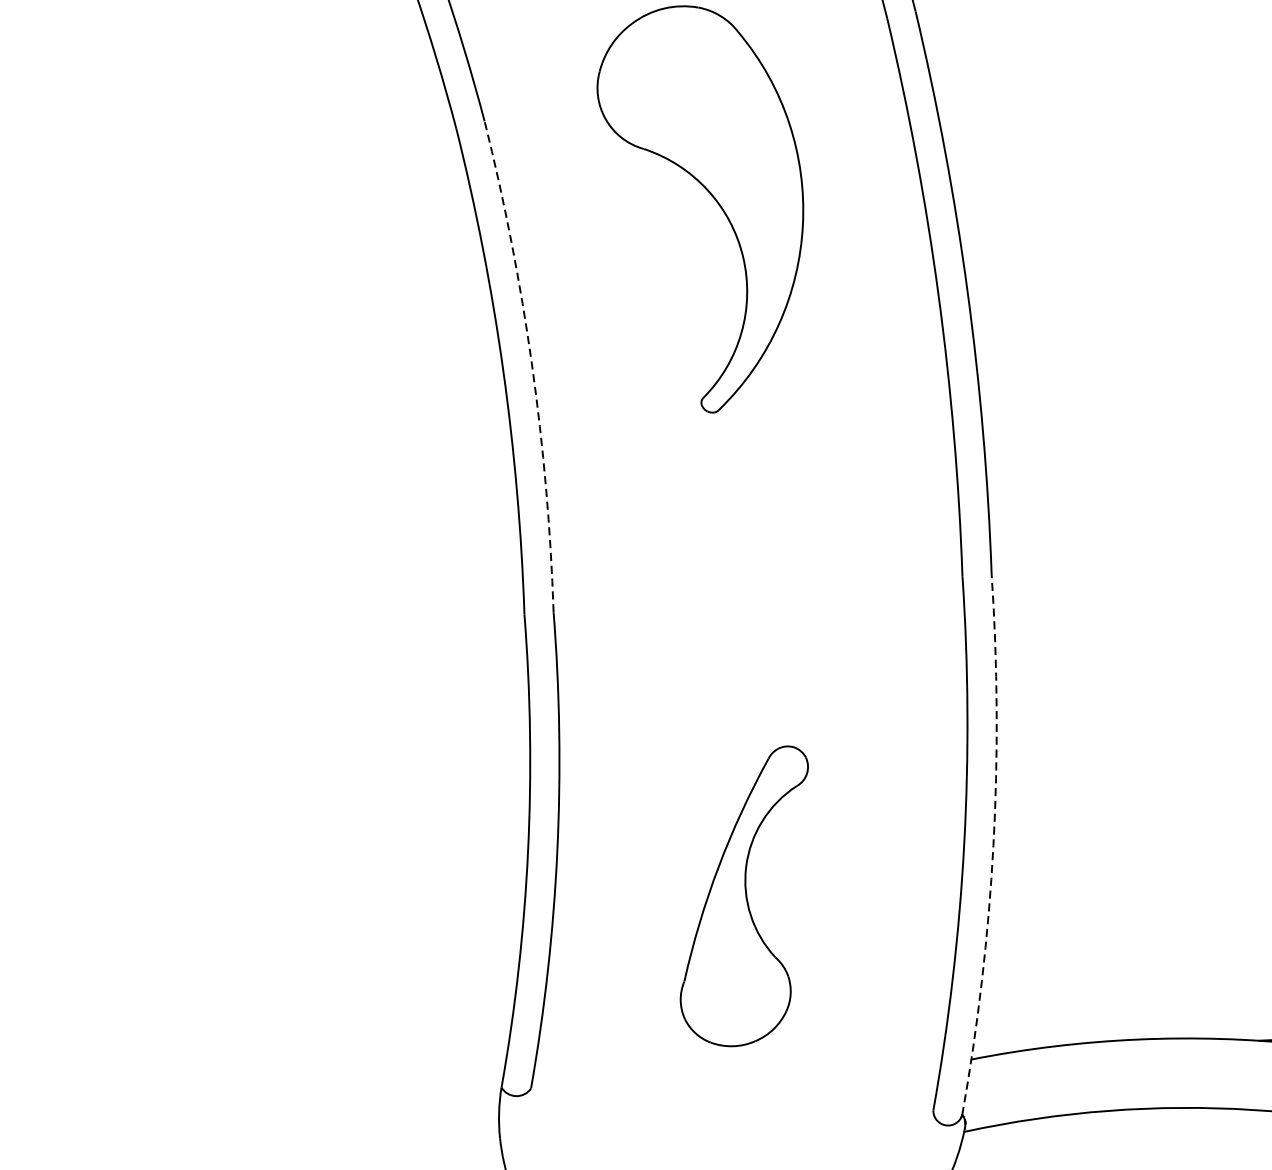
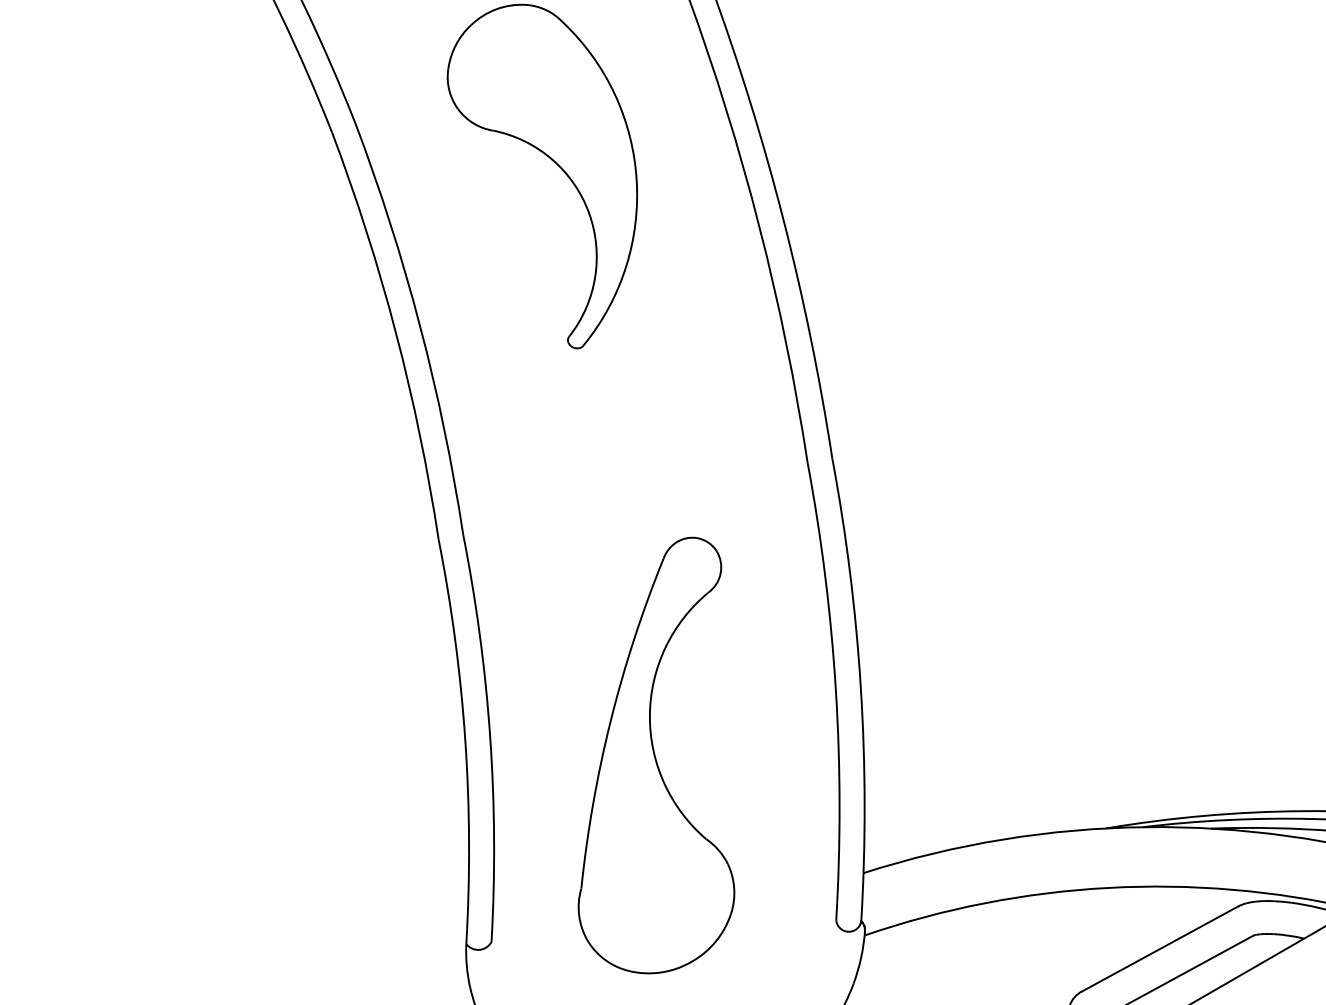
arc: (532, 364) -> (420, 325), dashed -> solid
arc: (992, 846) -> (860, 689), dashed -> solid
part: (747, 895) -> (656, 755), size x1.67

